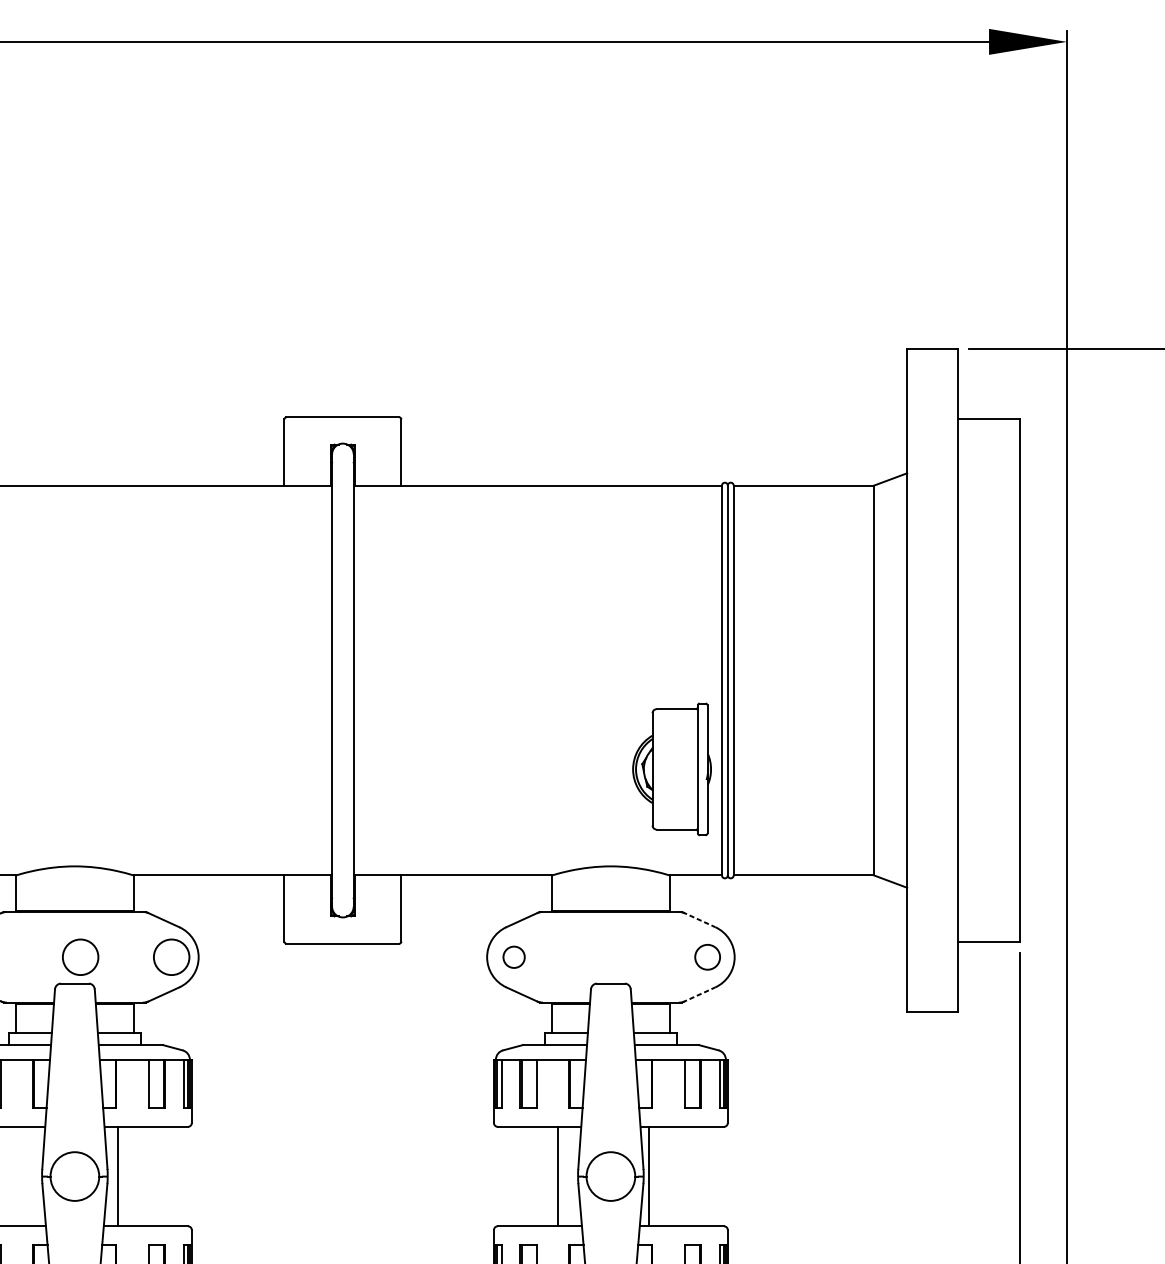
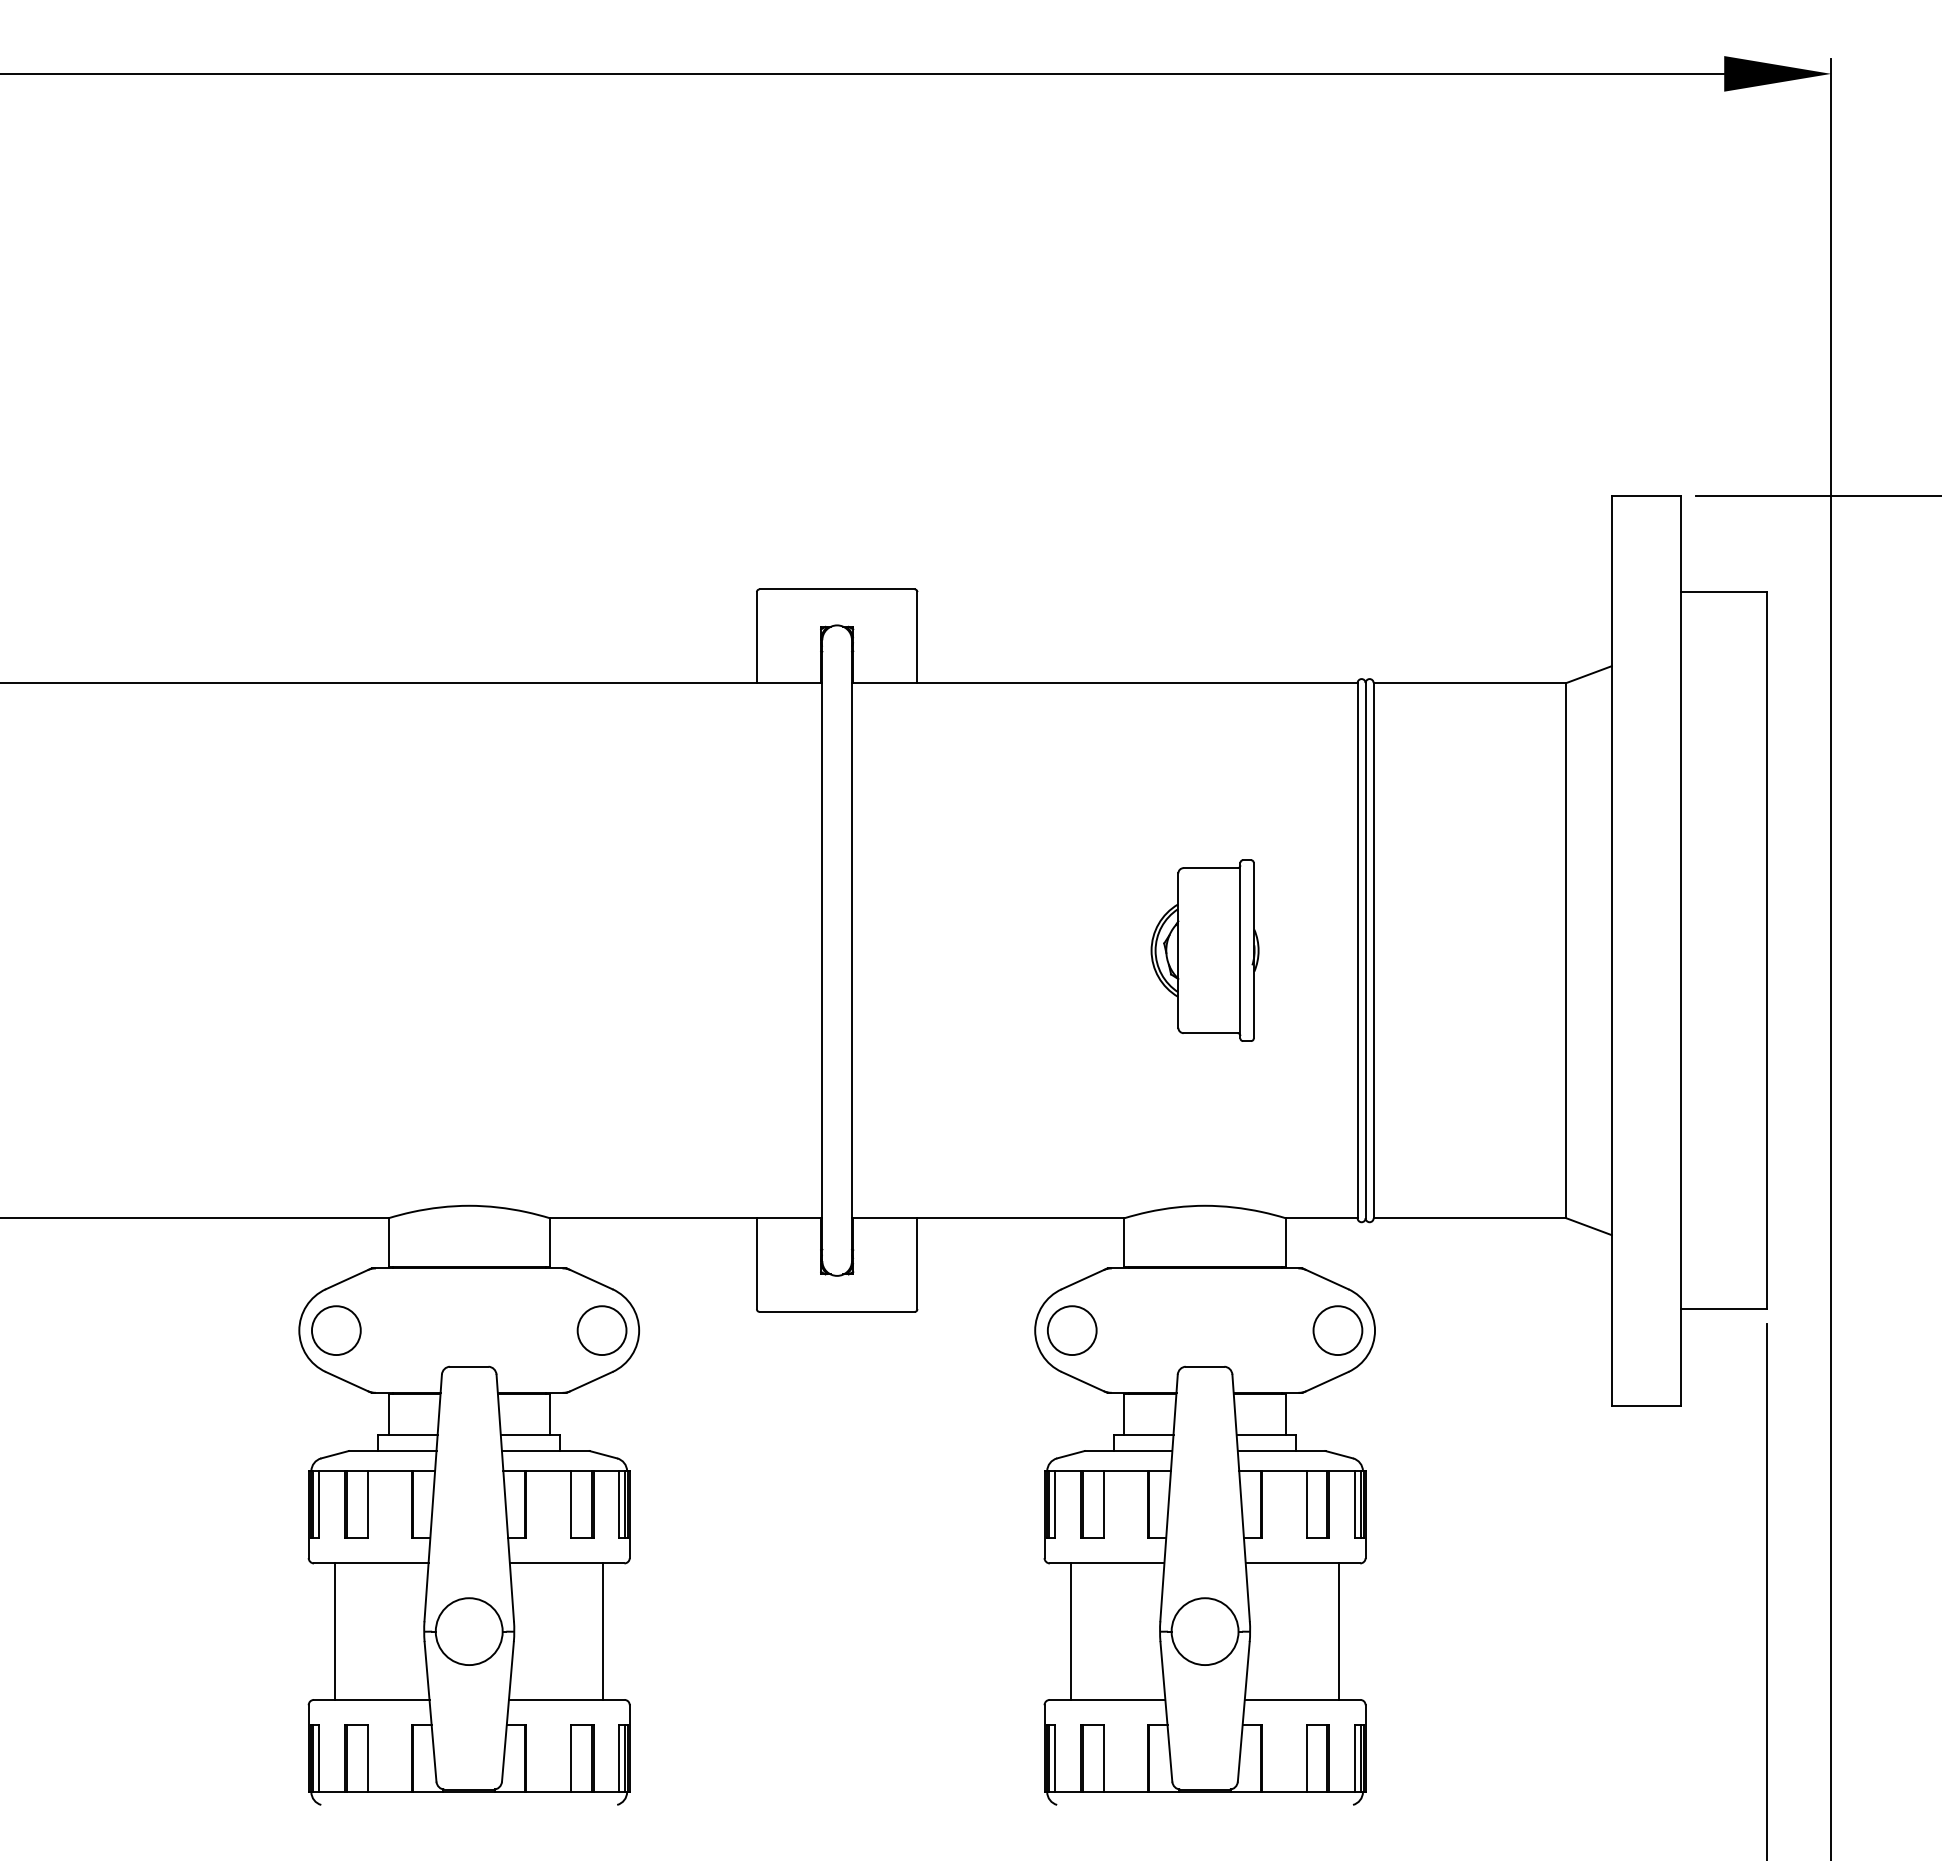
part: (671, 769) -> (1204, 950), moved
line: (698, 919) -> (1325, 1278), dashed -> solid
circle: (80, 957) -> (476, 1330), removed
circle: (513, 957) -> (1071, 1330), size x1.67
circle: (707, 957) -> (1337, 1330), size x1.43
line: (698, 995) -> (1325, 1382), dashed -> solid
line: (118, 1176) -> (603, 1631), moved
line: (558, 1176) -> (1071, 1631), moved
line: (649, 1176) -> (1338, 1631), moved

